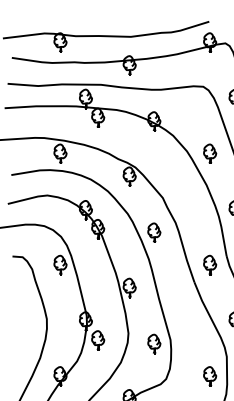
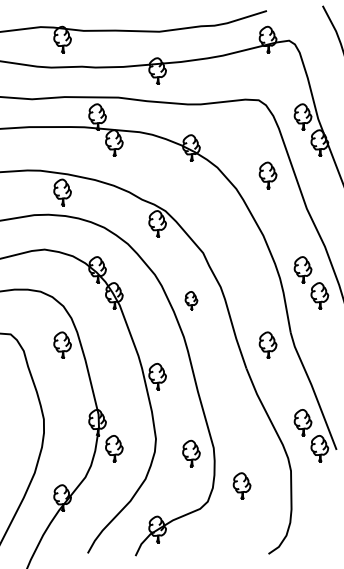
part: (209, 153) -> (267, 175), moved
part: (154, 232) -> (191, 300), size x0.7
part: (209, 376) -> (241, 485), moved

